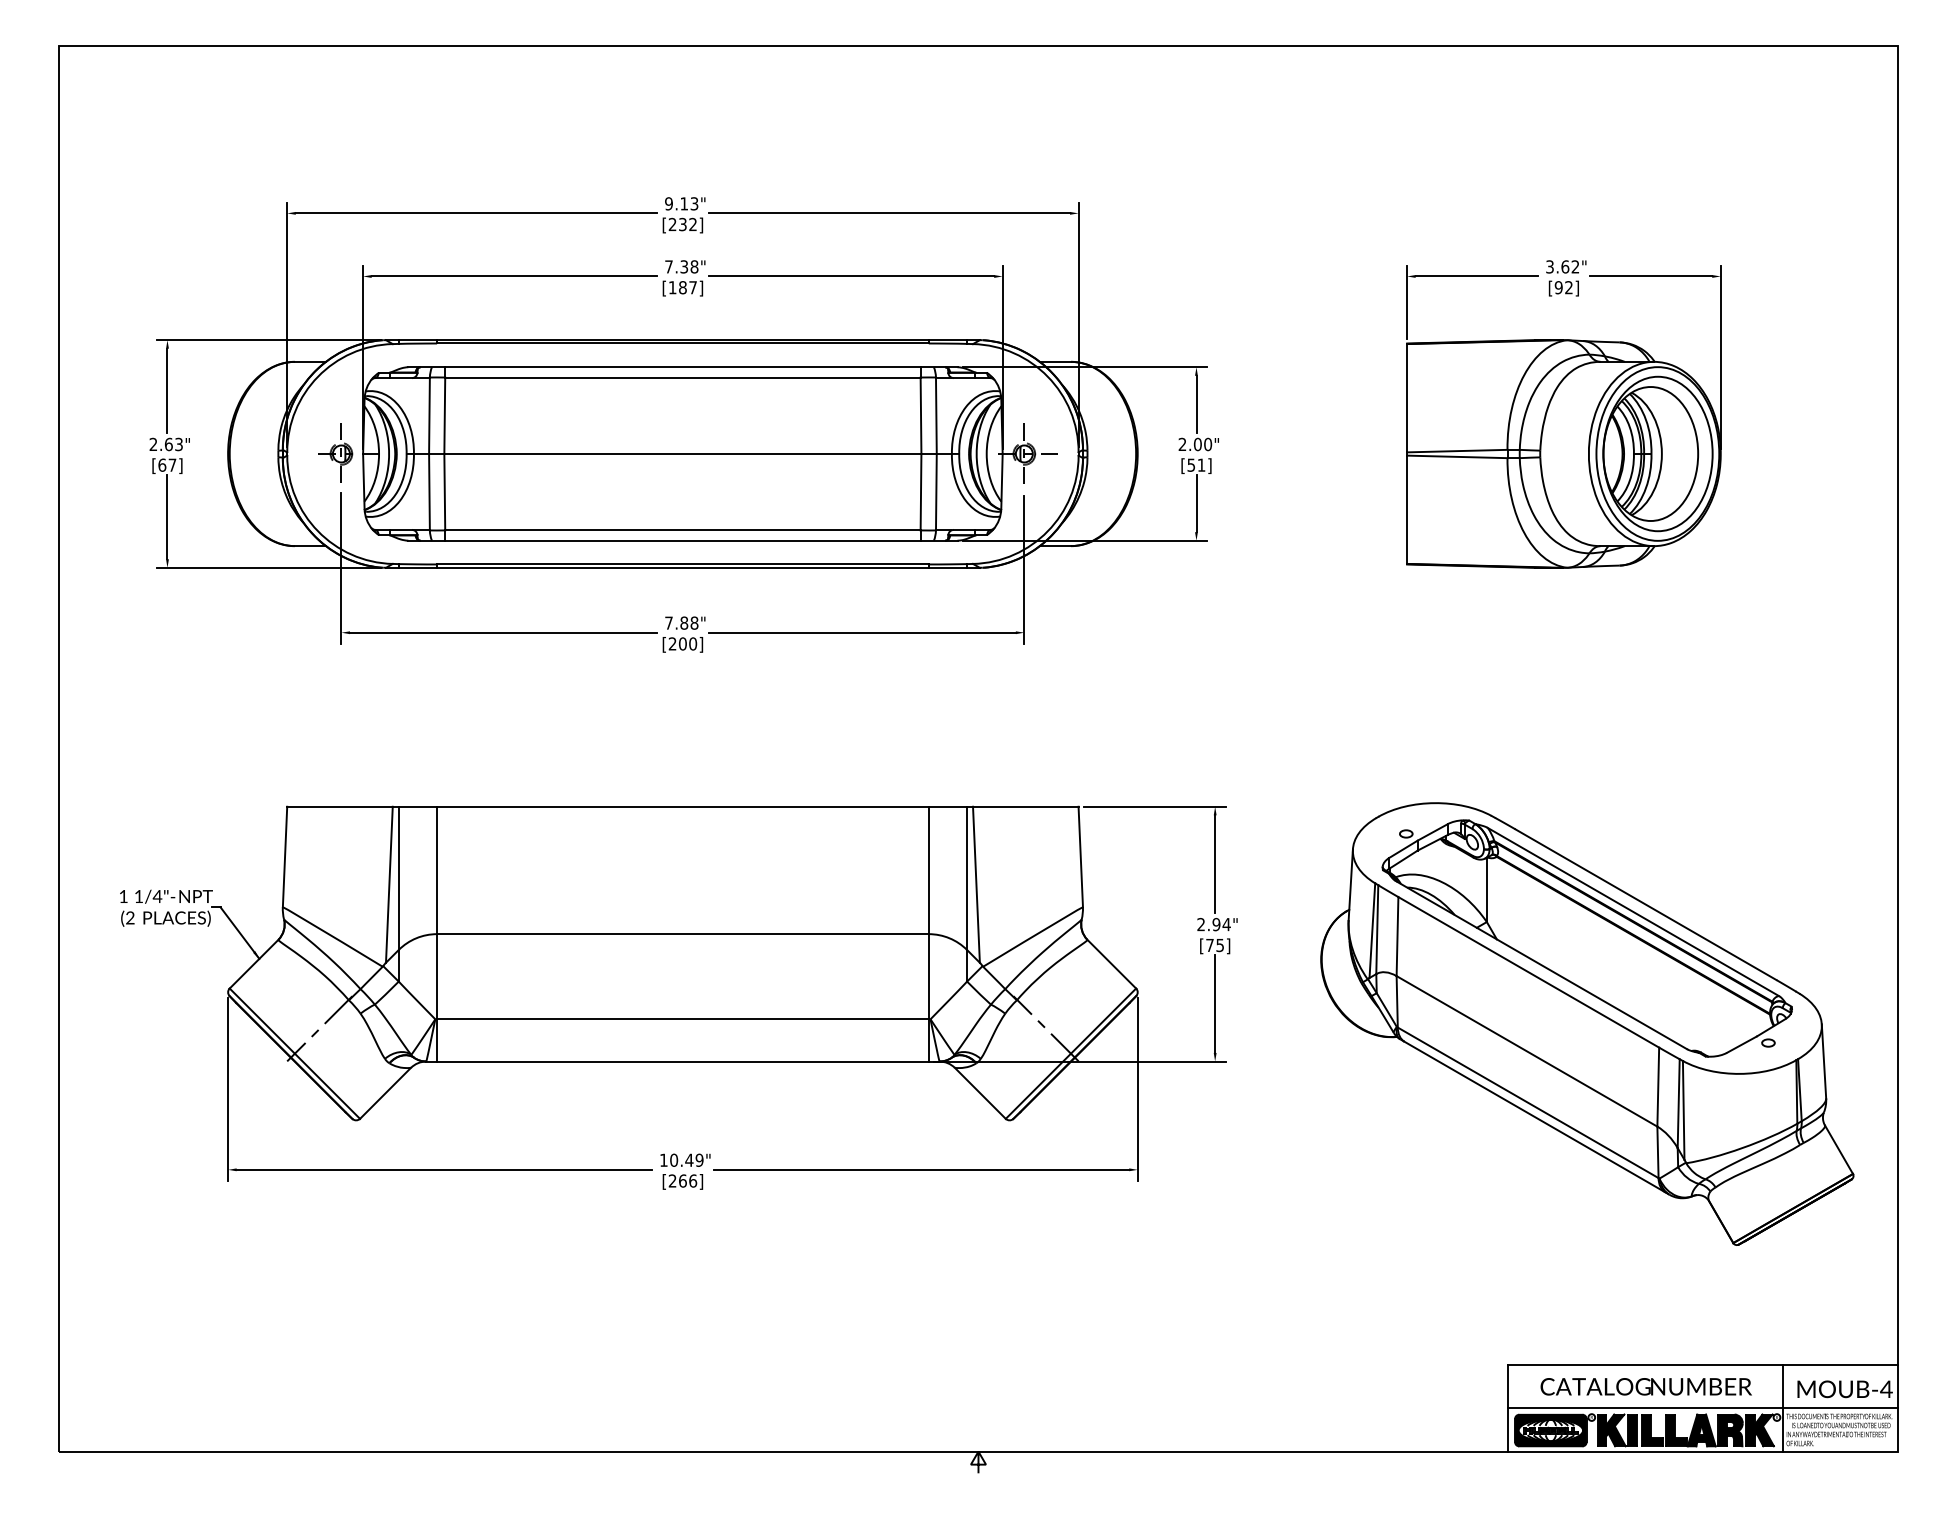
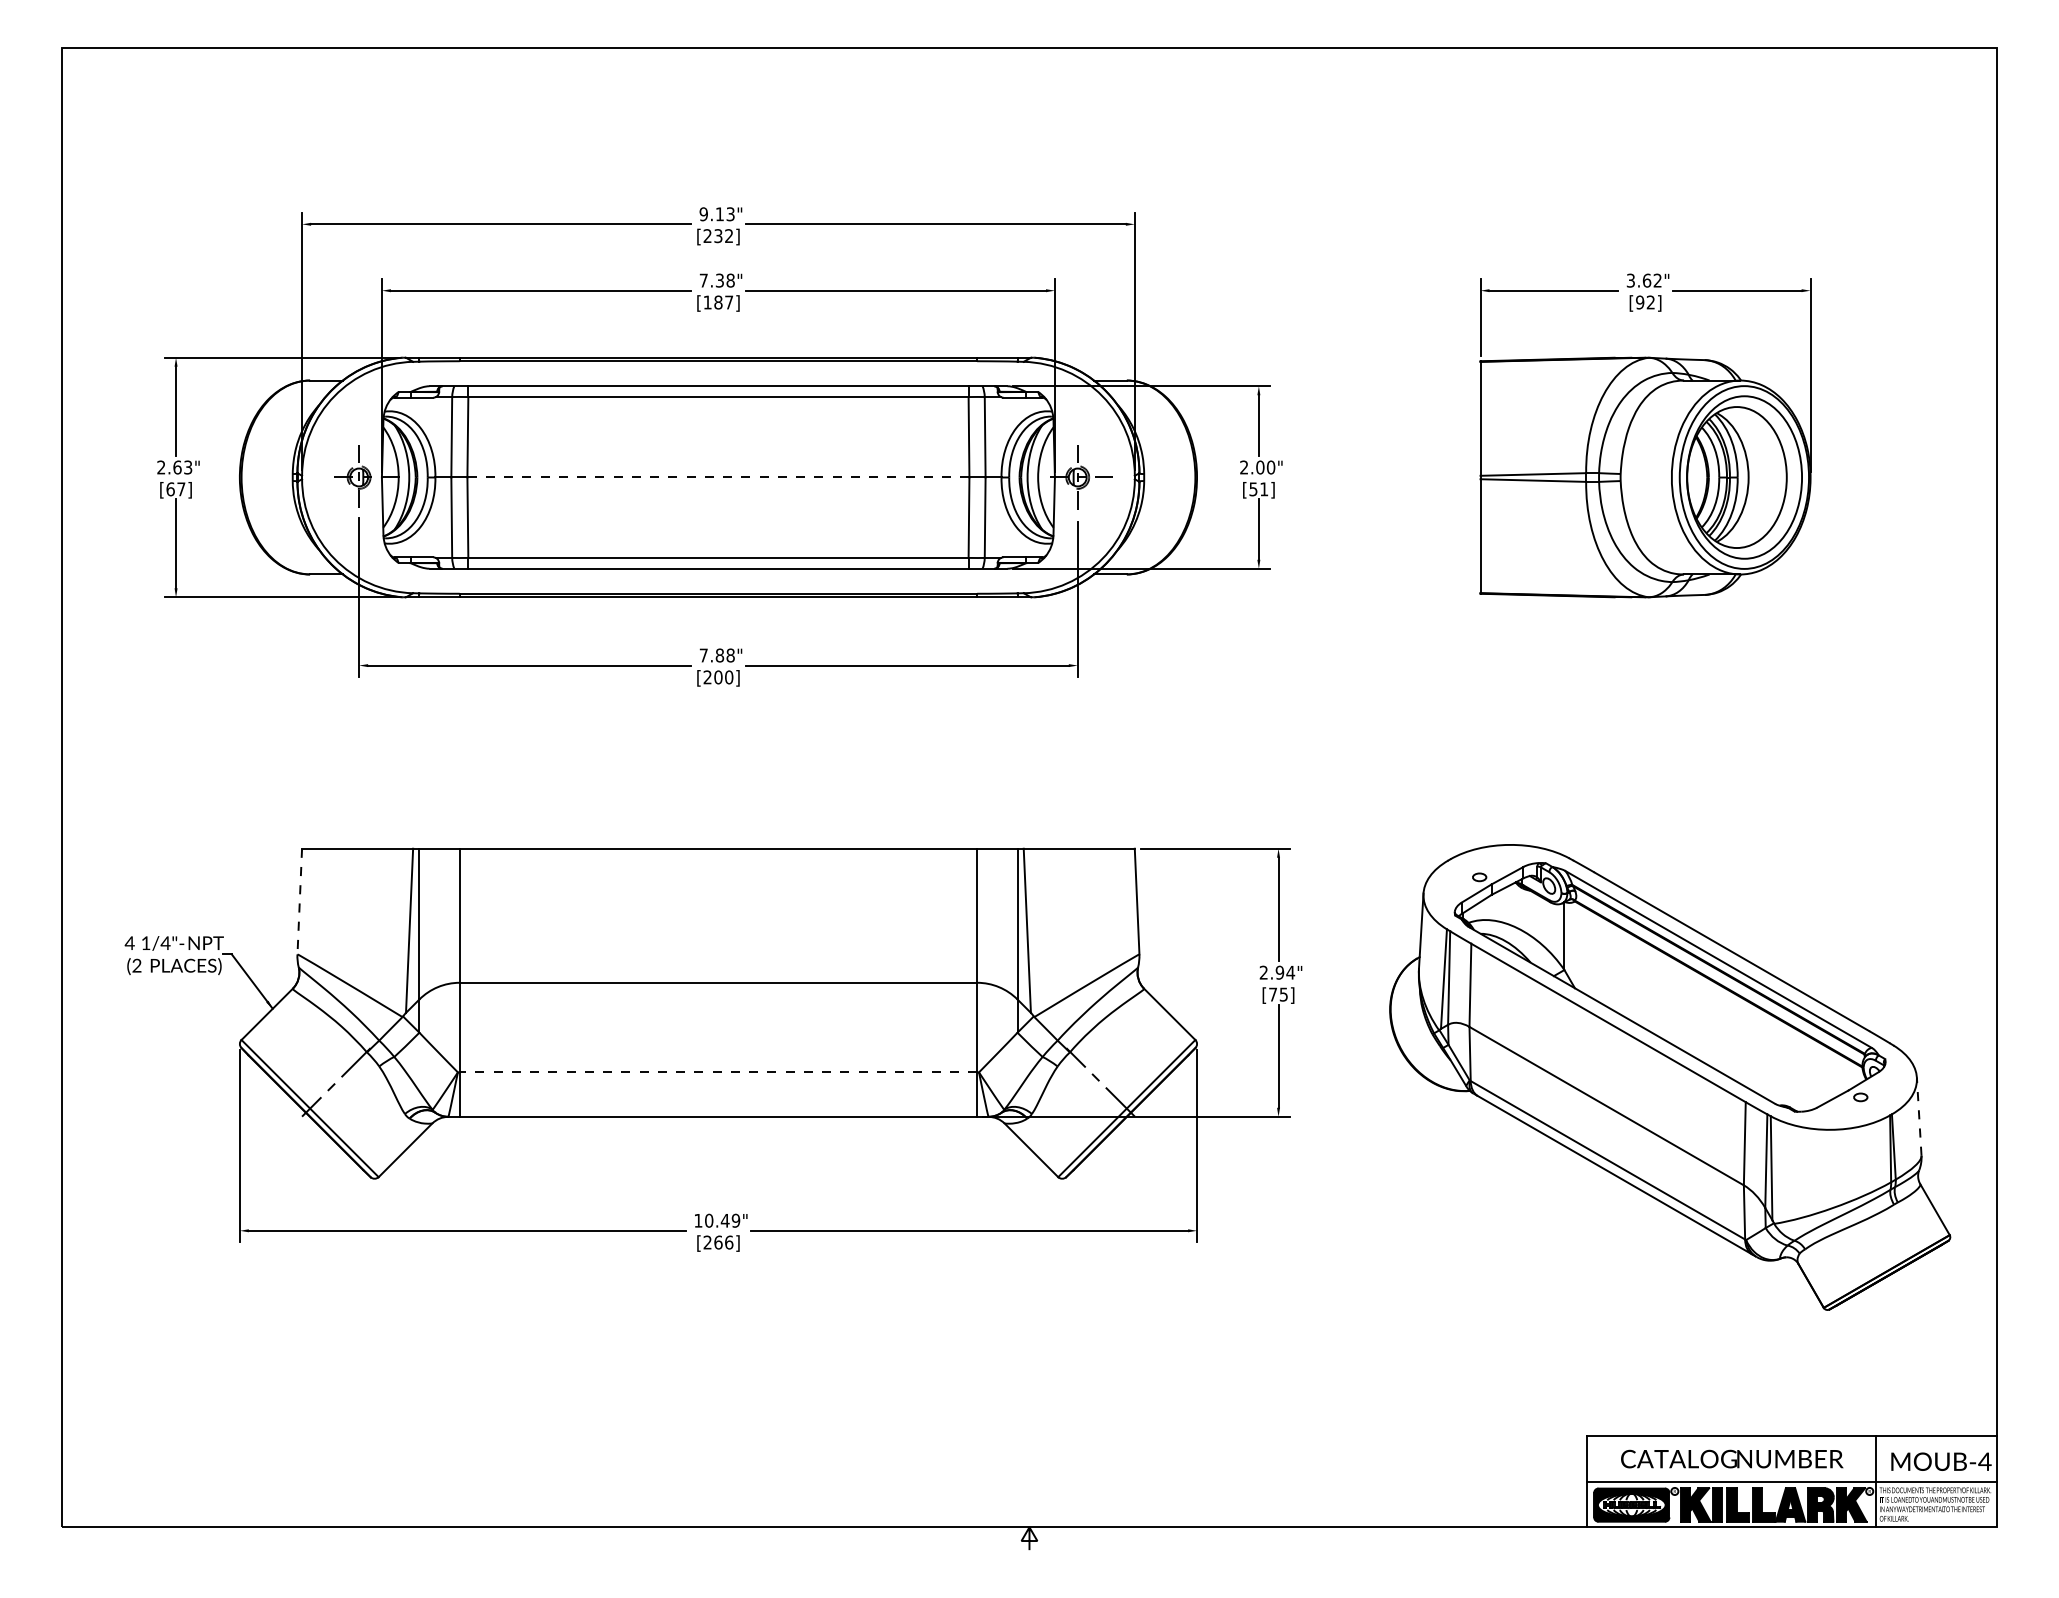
line: (682, 453) -> (718, 476), solid -> dashed
line: (285, 857) -> (300, 902), solid -> dashed
text: (123, 896) -> (129, 943), 1 -> 4
line: (682, 1019) -> (718, 1072), solid -> dashed
line: (1823, 1060) -> (1918, 1115), solid -> dashed

